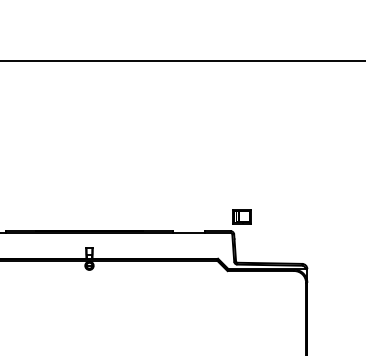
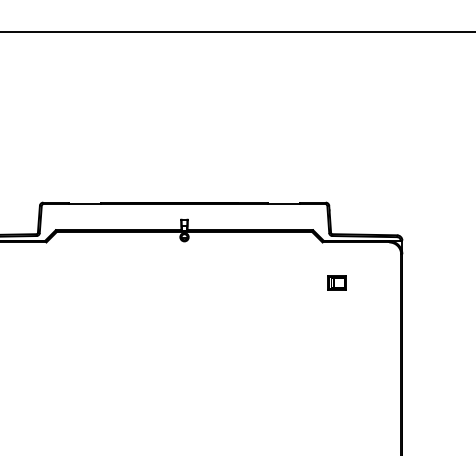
part: (241, 216) -> (336, 282), moved

